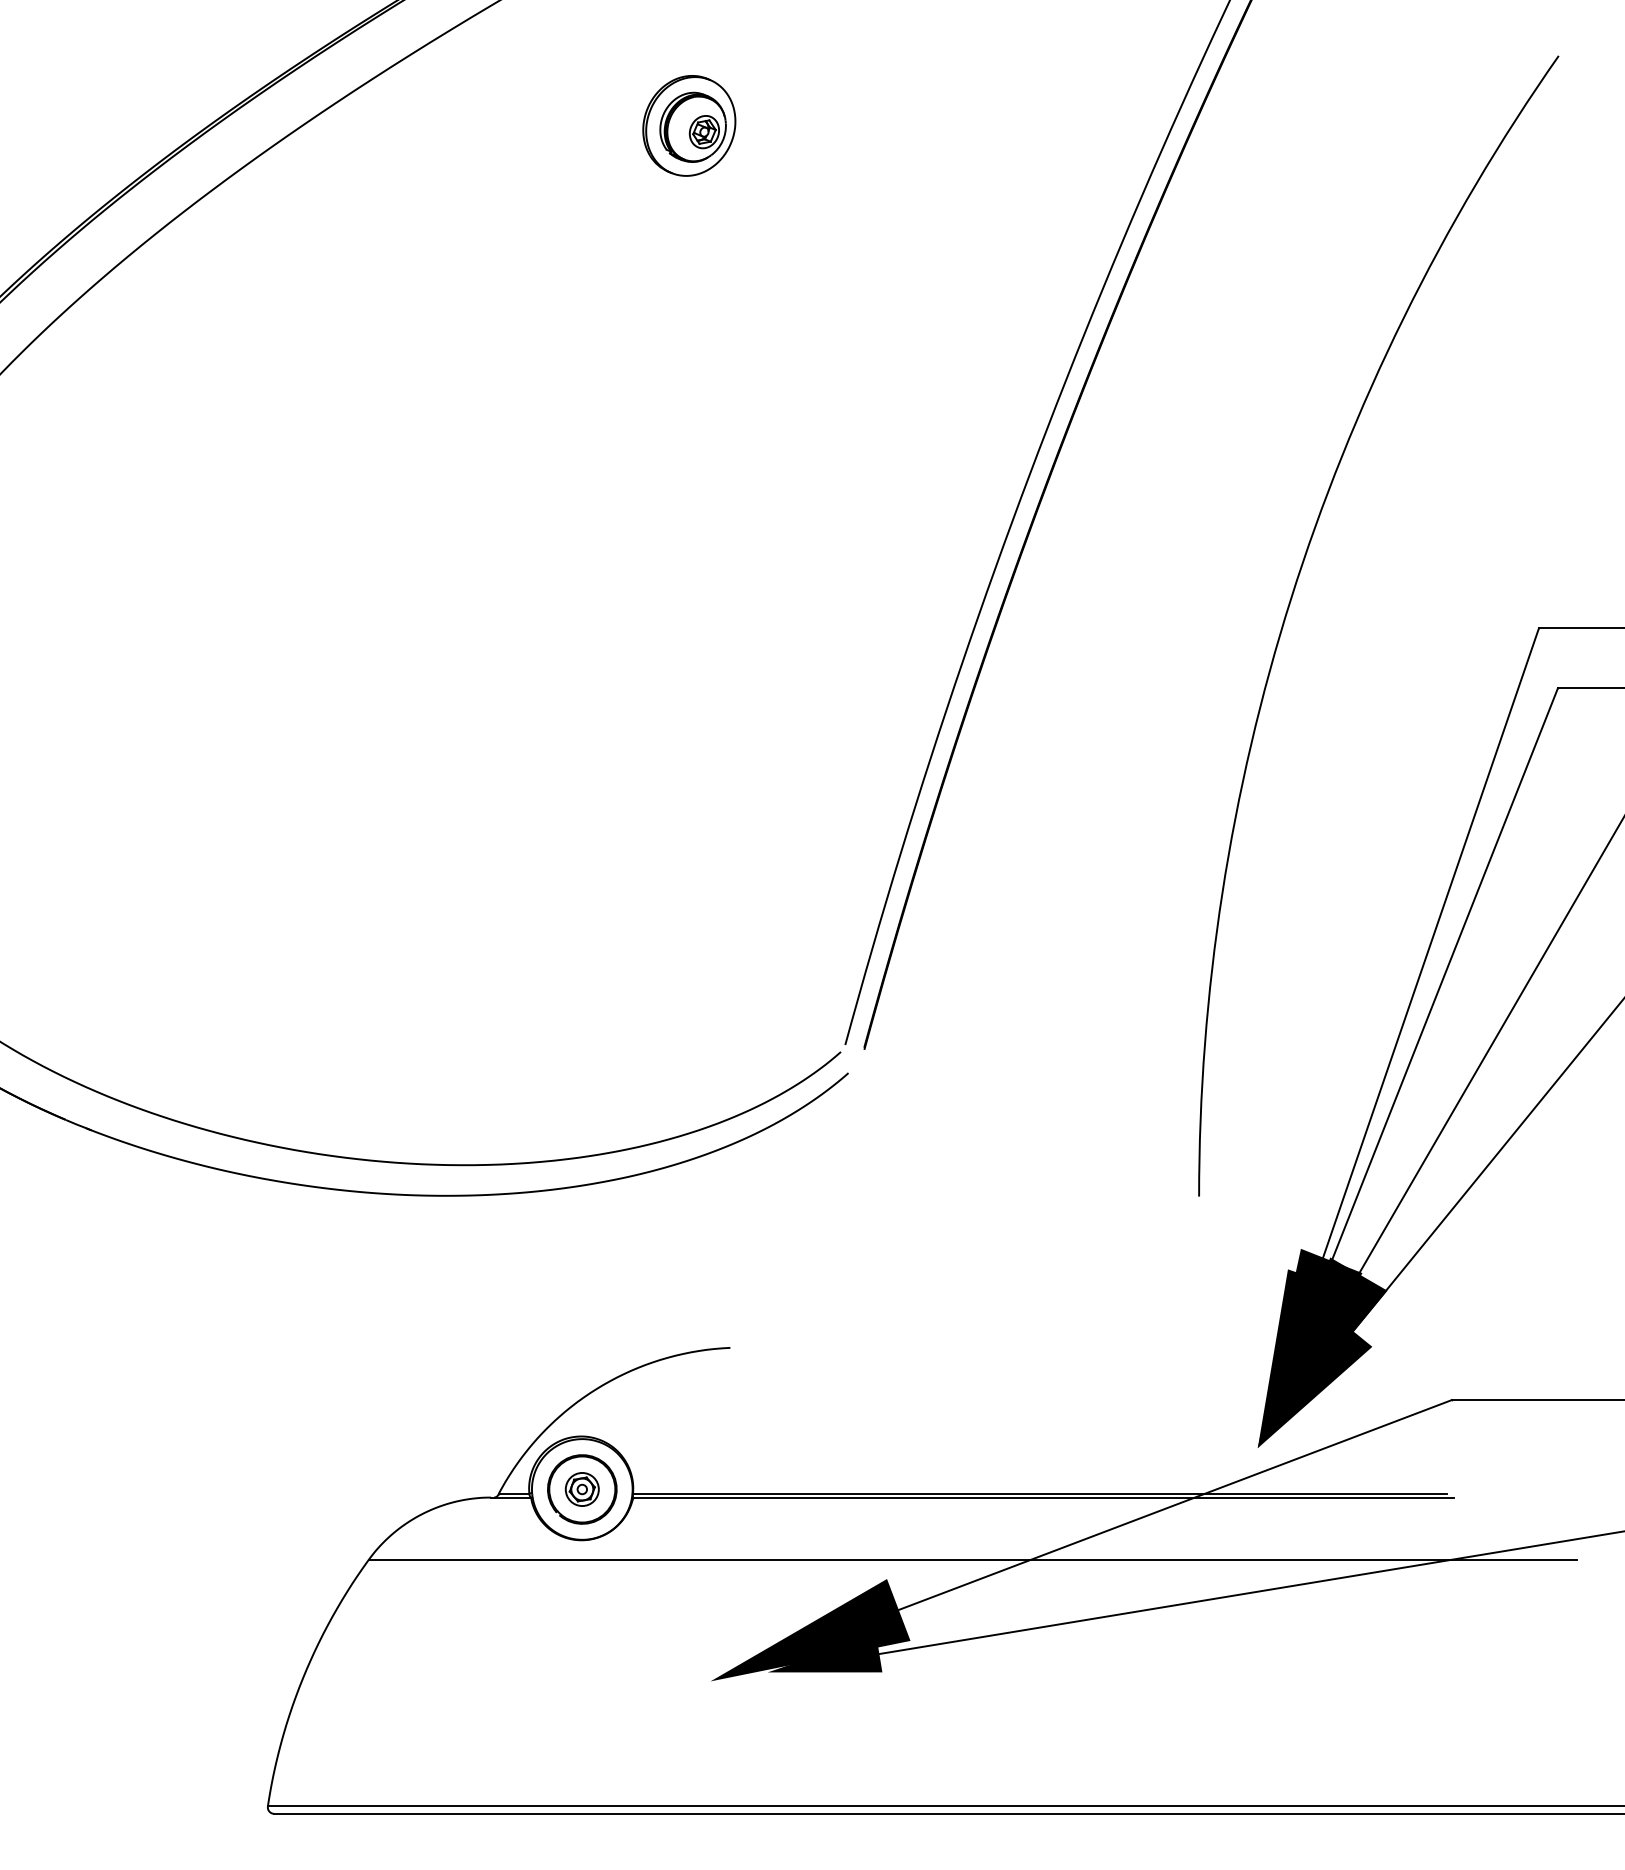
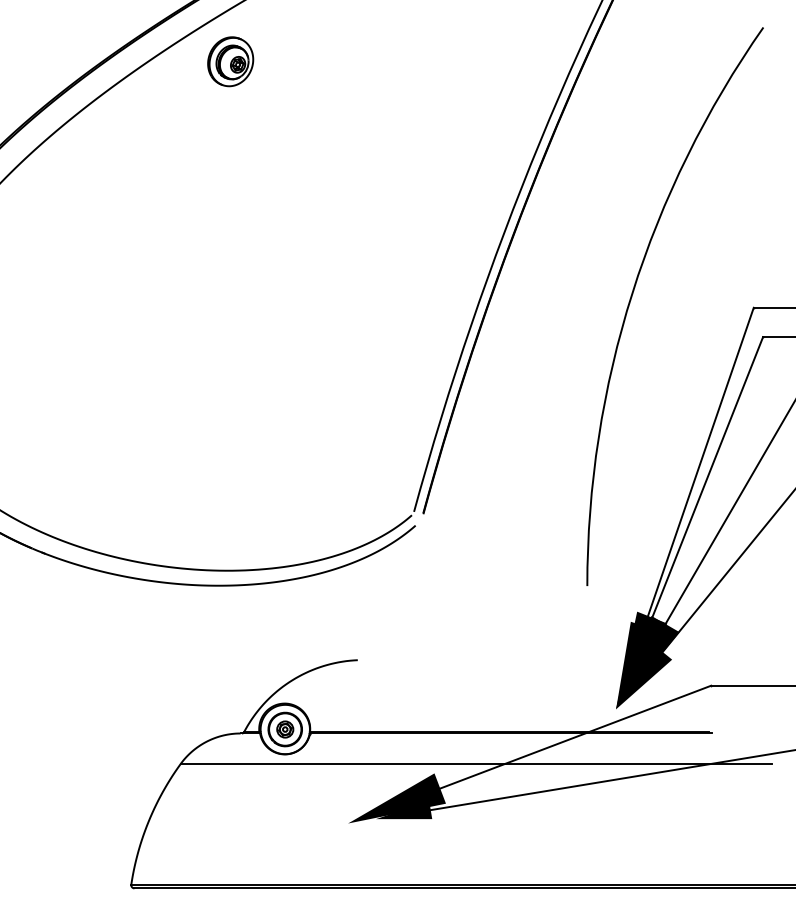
part: (688, 125) -> (230, 61), moved

